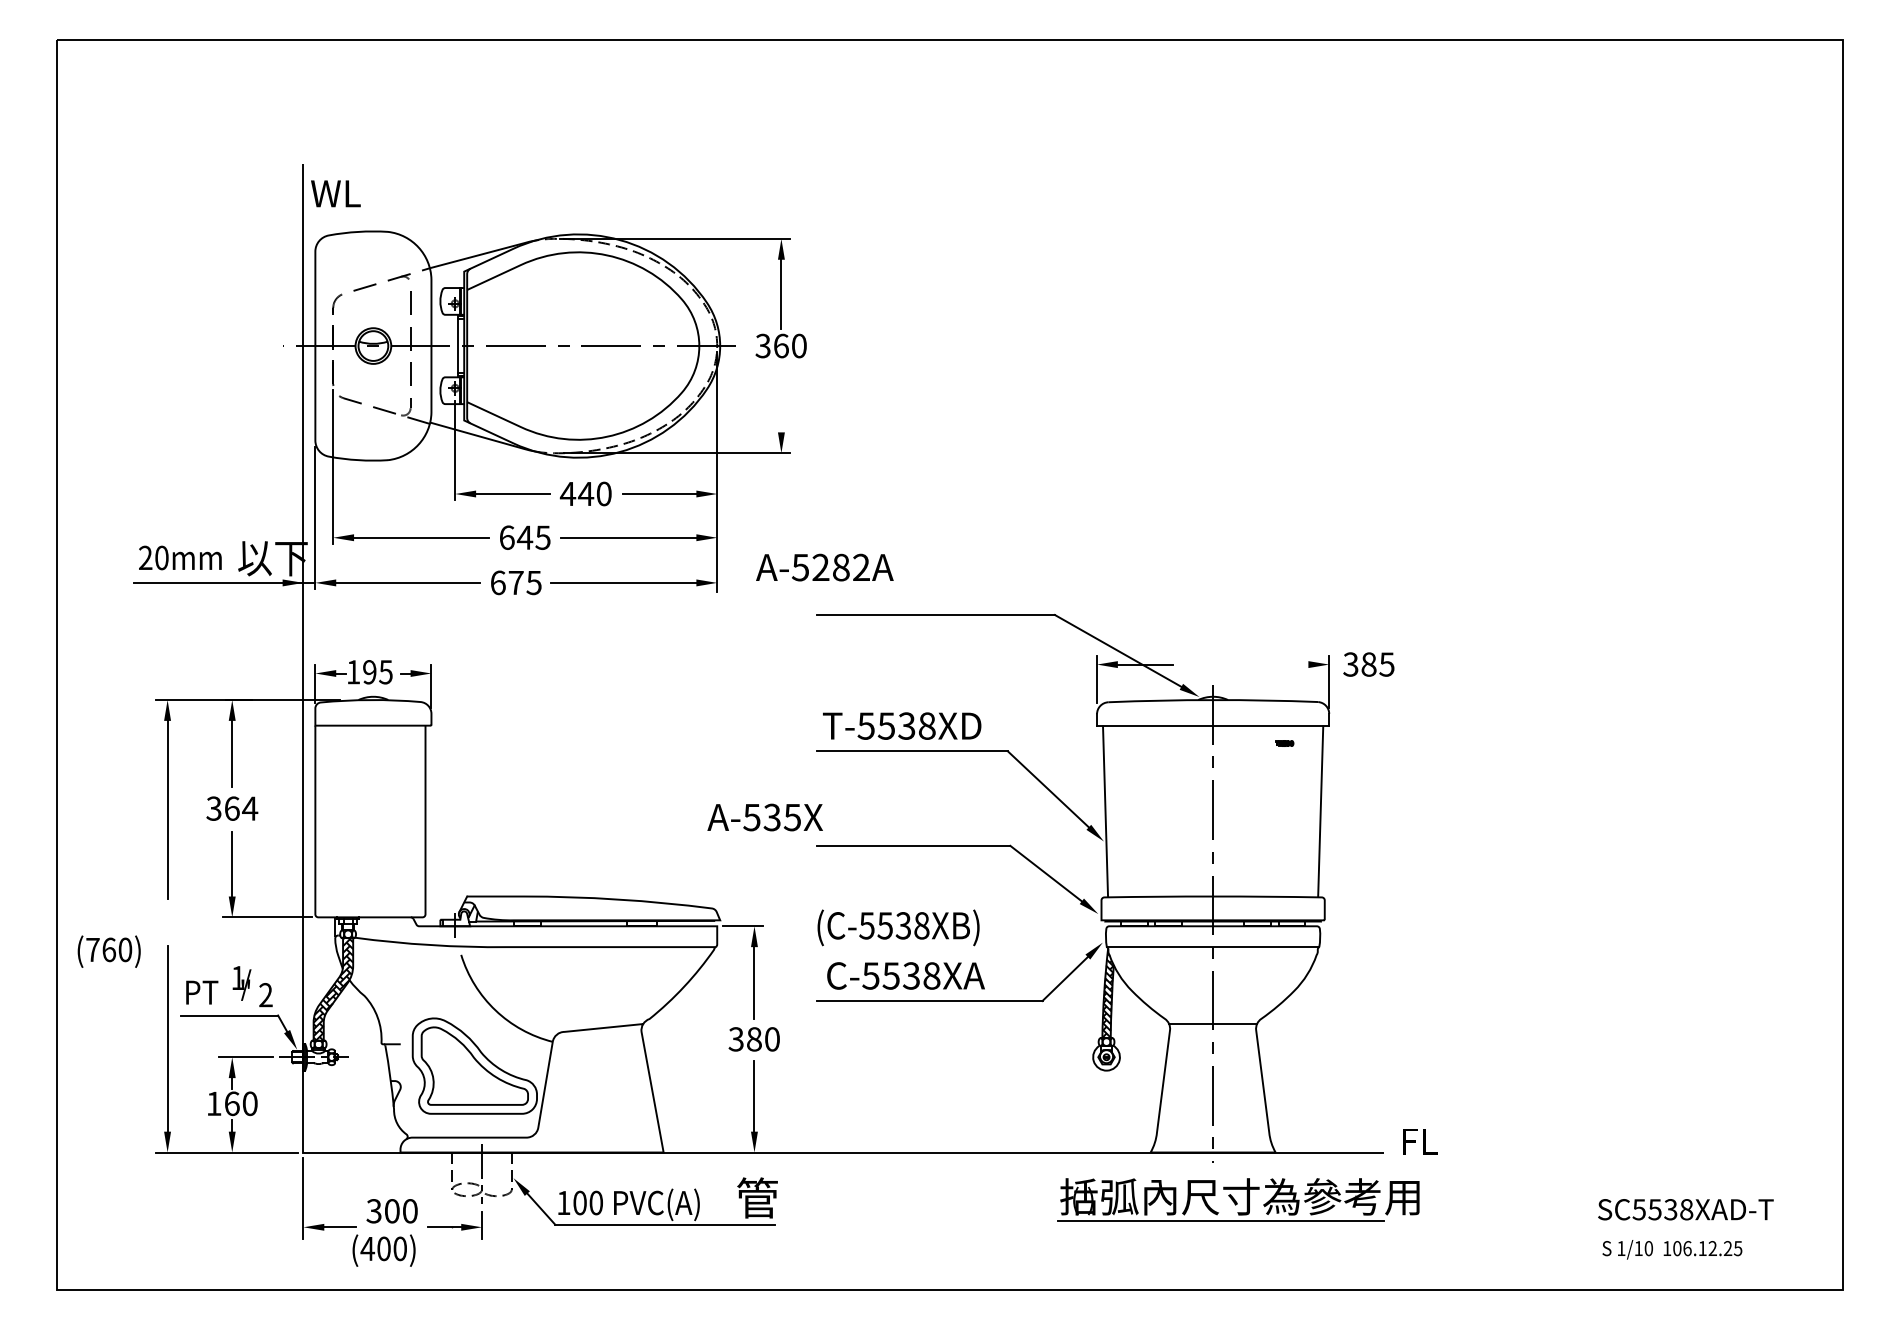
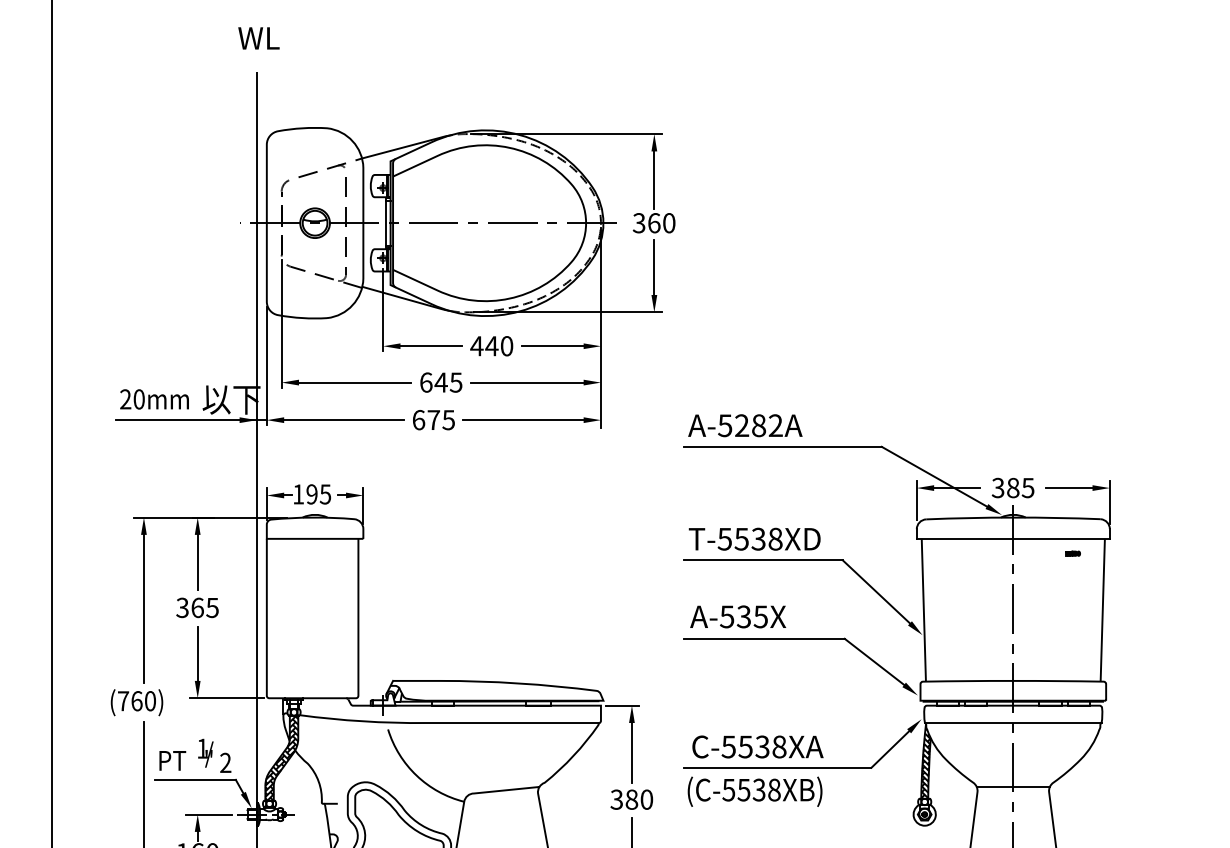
text: (335, 193) -> (258, 38), moved
line: (781, 400) -> (654, 268), added
text: (824, 567) -> (745, 425), moved
line: (1281, 664) -> (1070, 488), added
text: (1368, 664) -> (1012, 488), moved
text: (250, 808) -> (212, 607), 364 -> 365
text: (764, 817) -> (737, 616), moved
text: (898, 927) -> (755, 791), moved
text: (108, 951) -> (136, 702), moved

